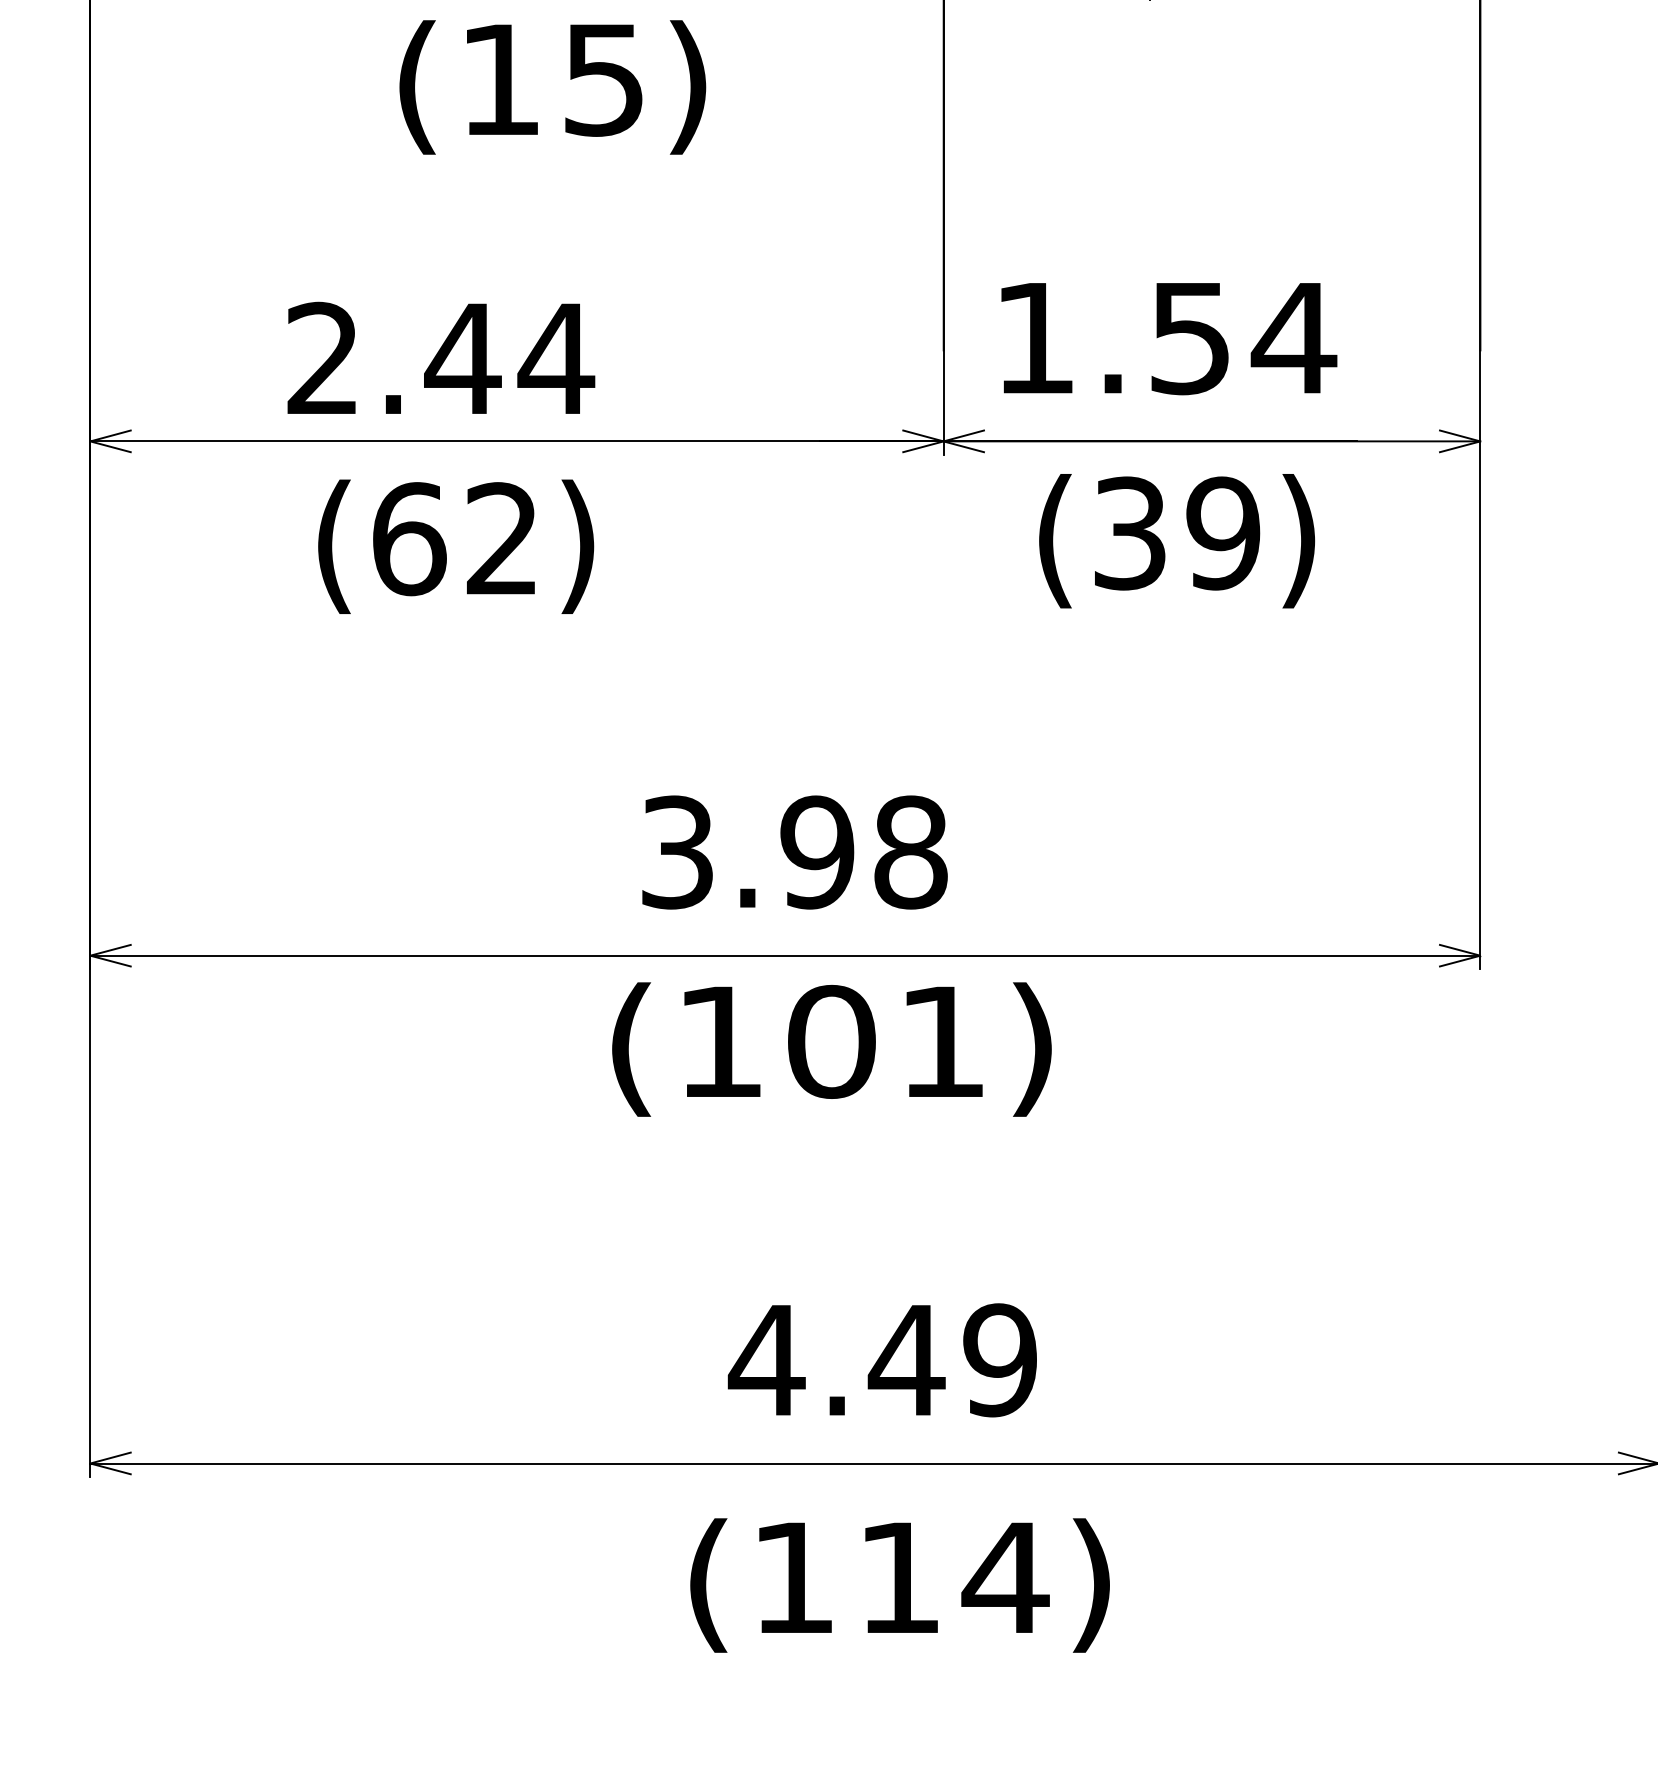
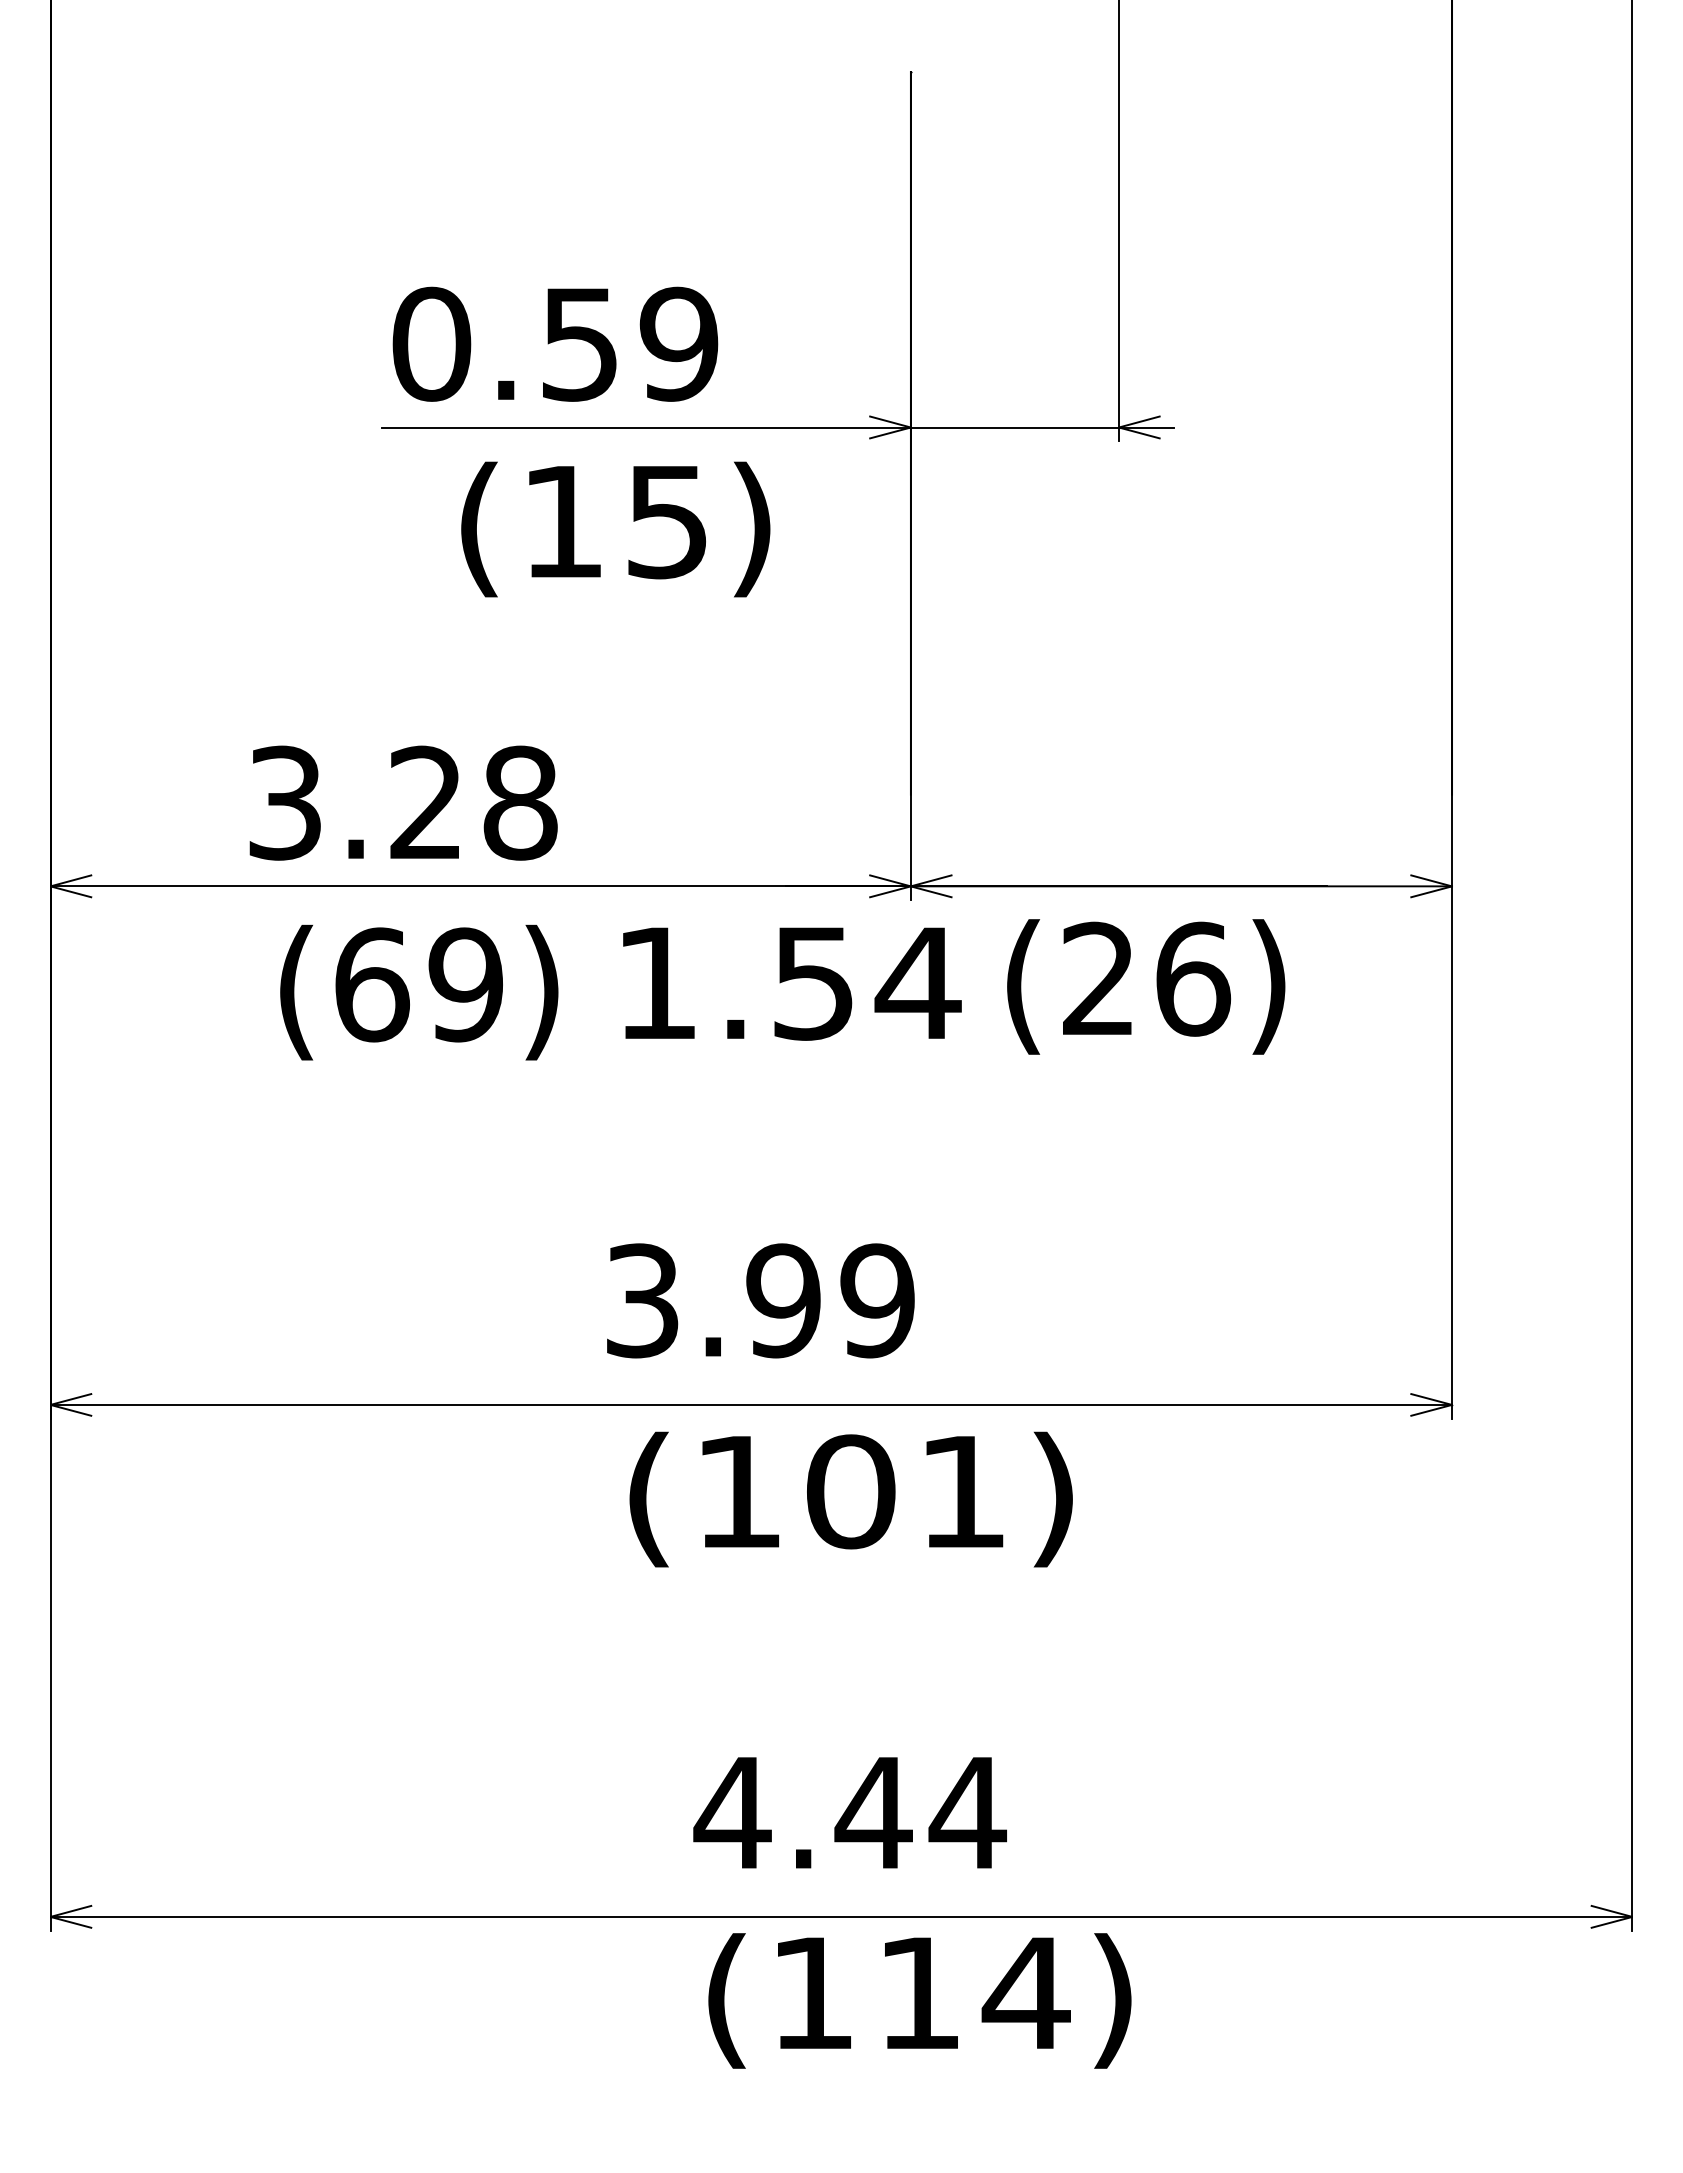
text: (552, 87) -> (615, 529), moved
text: (1169, 338) -> (792, 983), moved
text: (441, 358) -> (404, 802), 2.44 -> 3.28
text: (1178, 532) -> (1147, 978), (39) -> (26)
text: (501, 538) -> (465, 984), (62) -> (69)
text: (910, 852) -> (877, 1300), 3.98 -> 3.99
text: (831, 1049) -> (850, 1499), moved
text: (999, 1359) -> (967, 1812), 4.49 -> 4.44
text: (899, 1585) -> (919, 2000), moved

